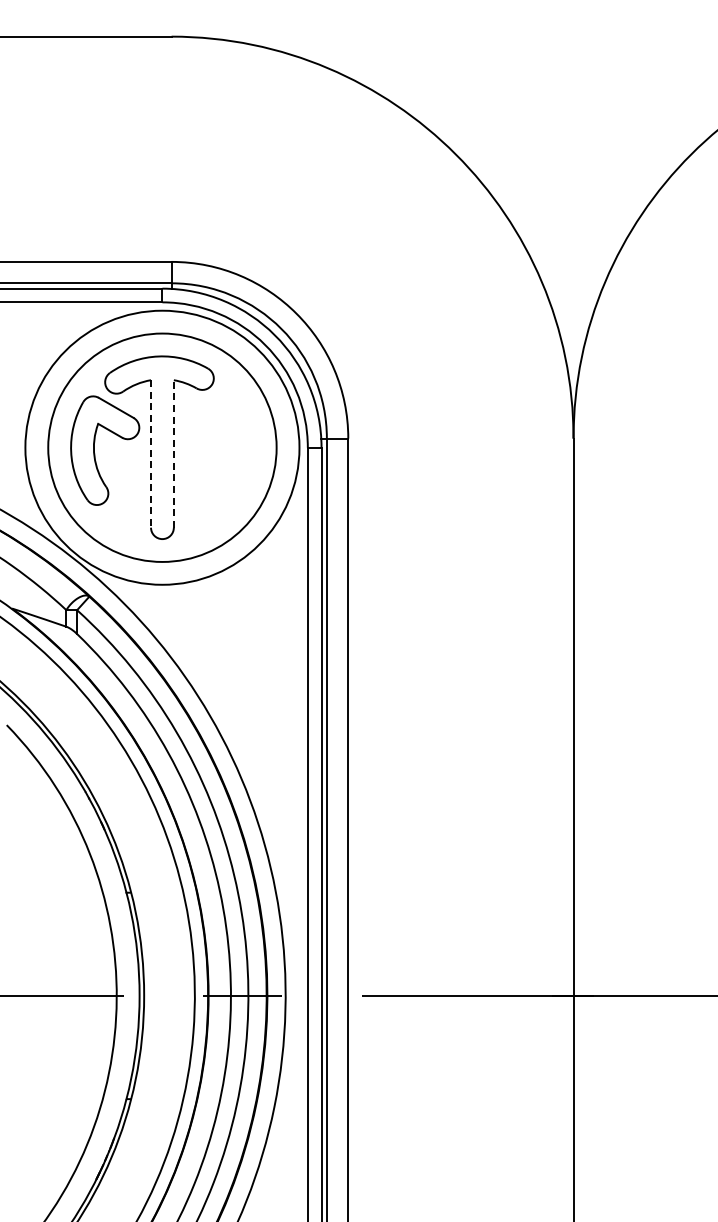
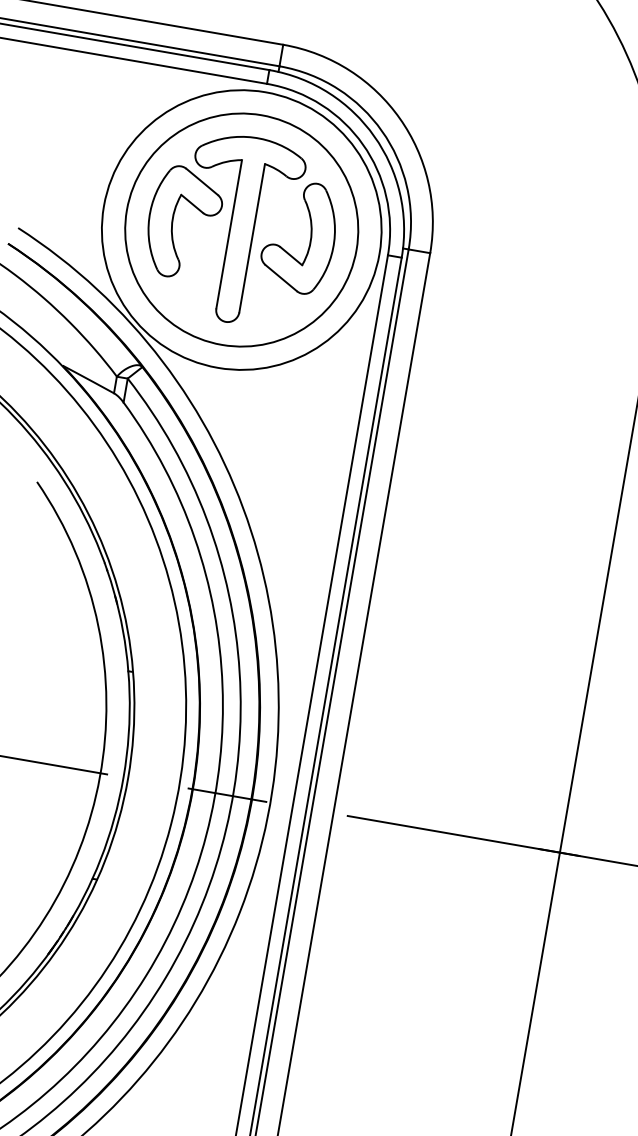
part: (229, 442) -> (310, 236), added
line: (151, 453) -> (229, 233), dashed -> solid
line: (173, 453) -> (251, 237), dashed -> solid

